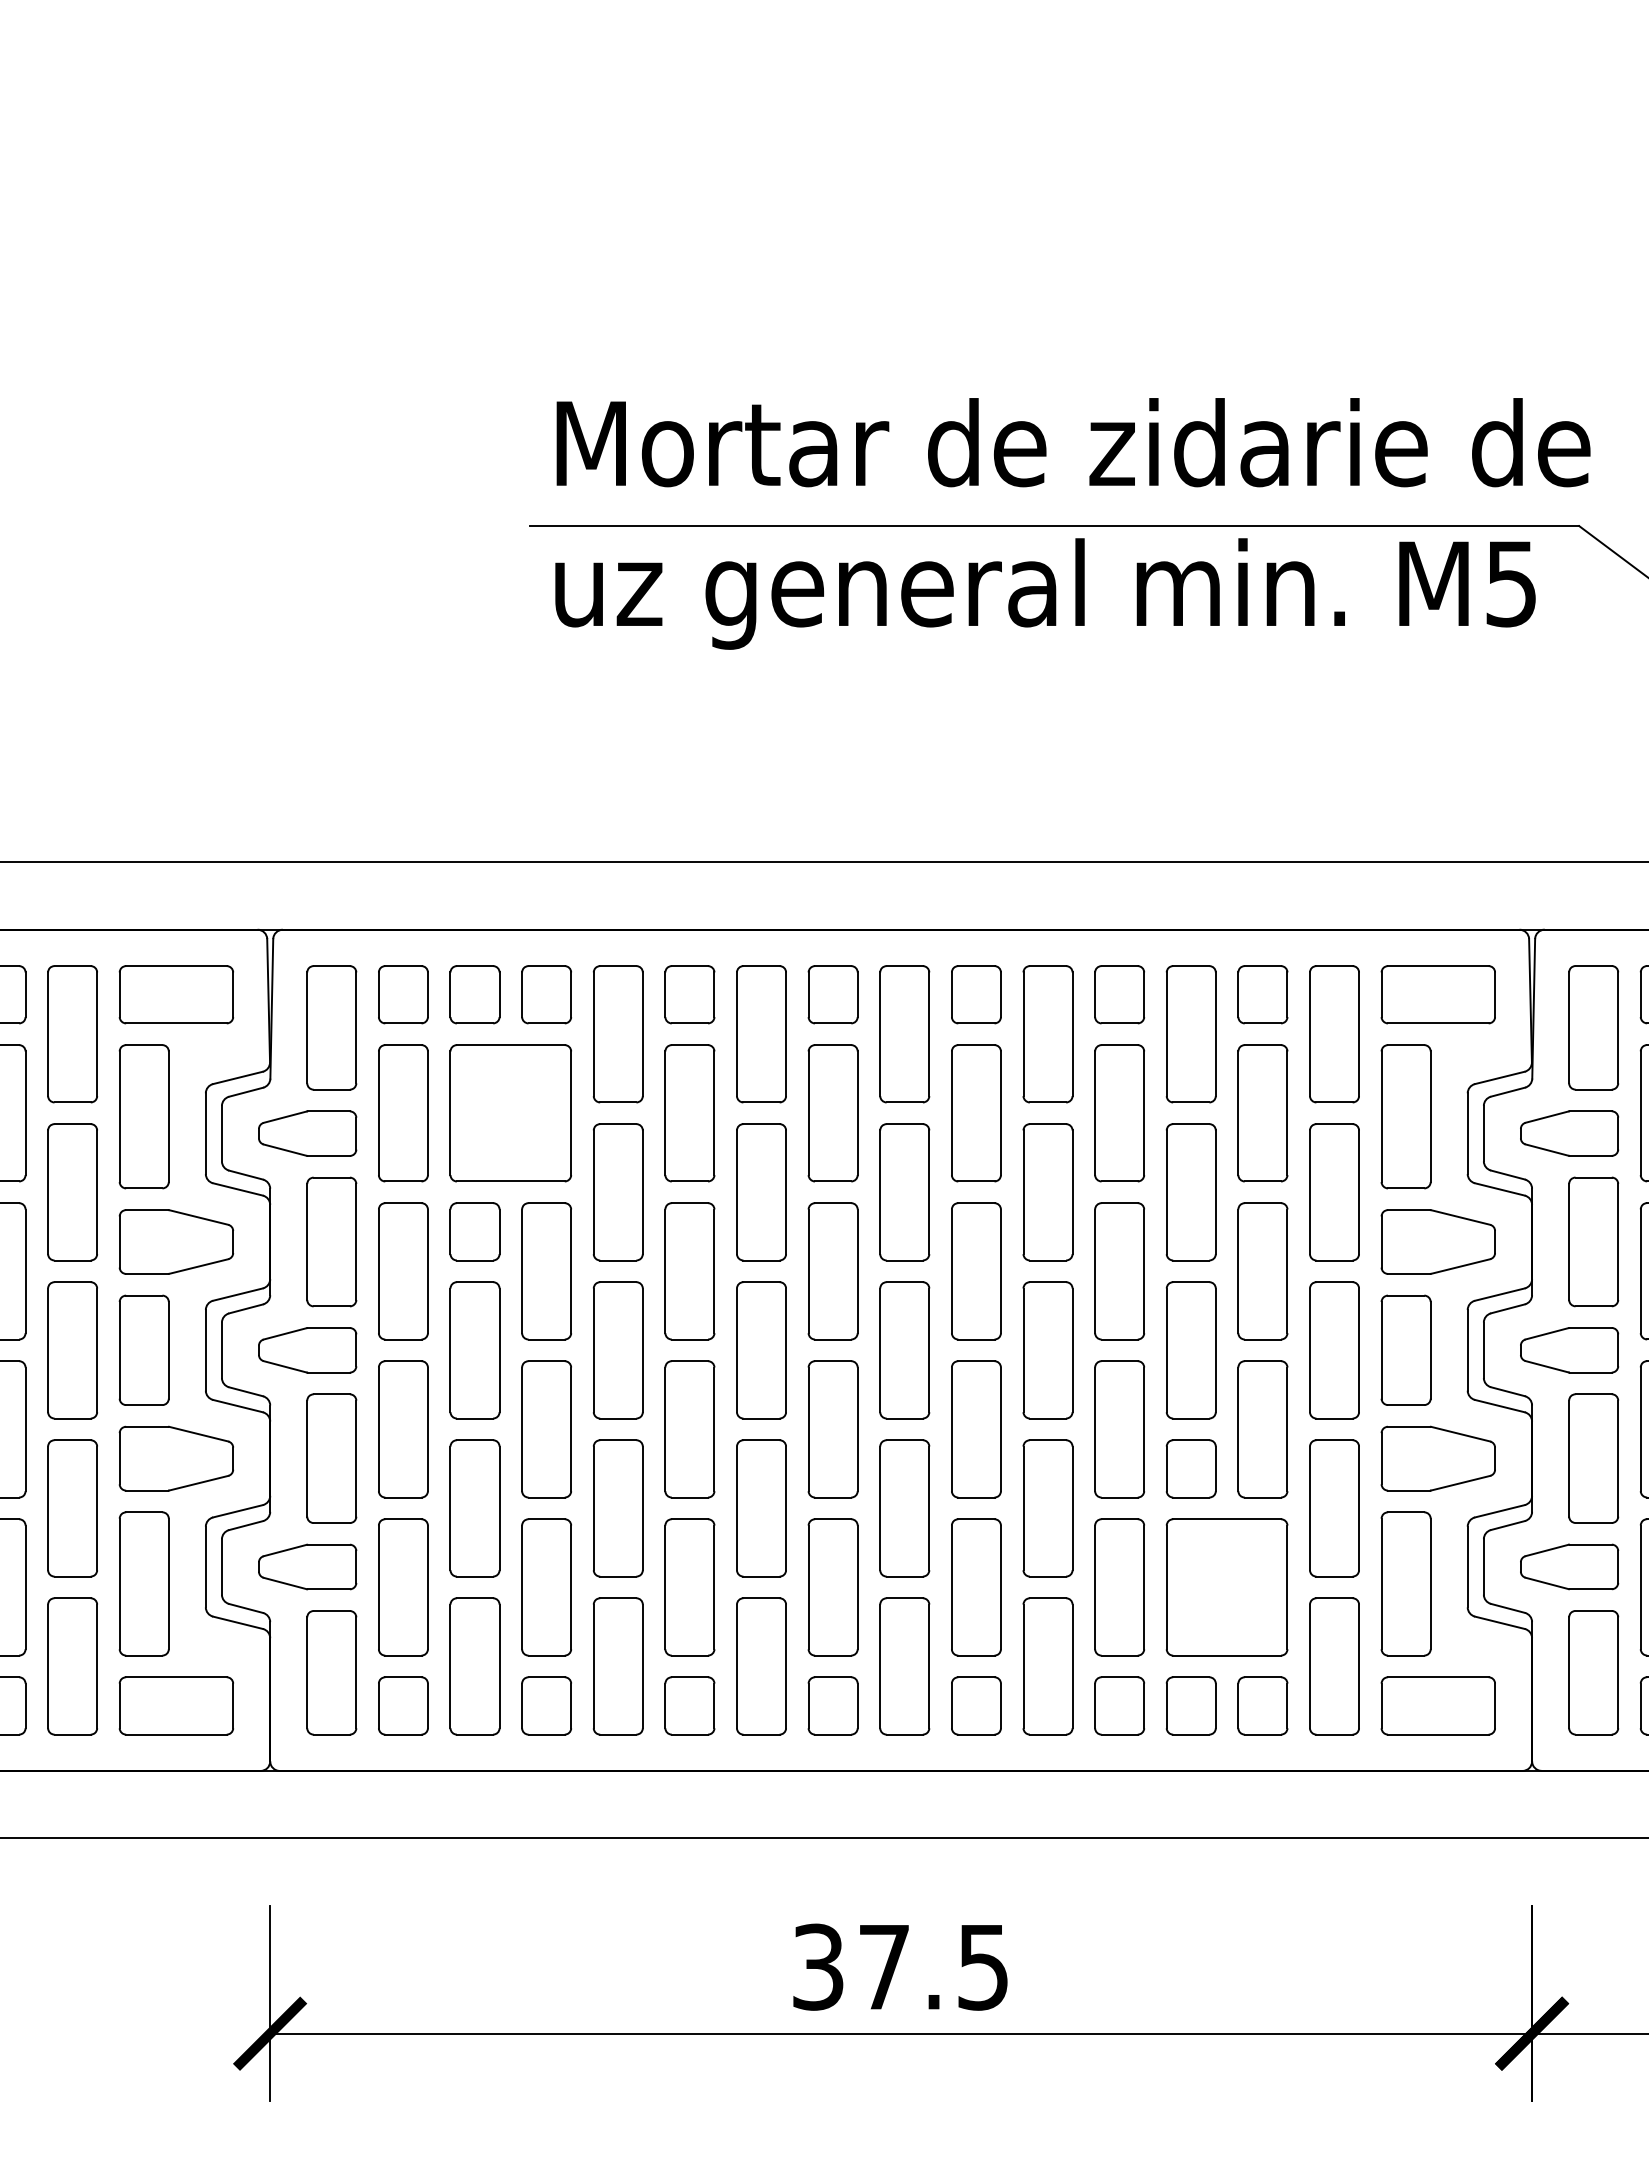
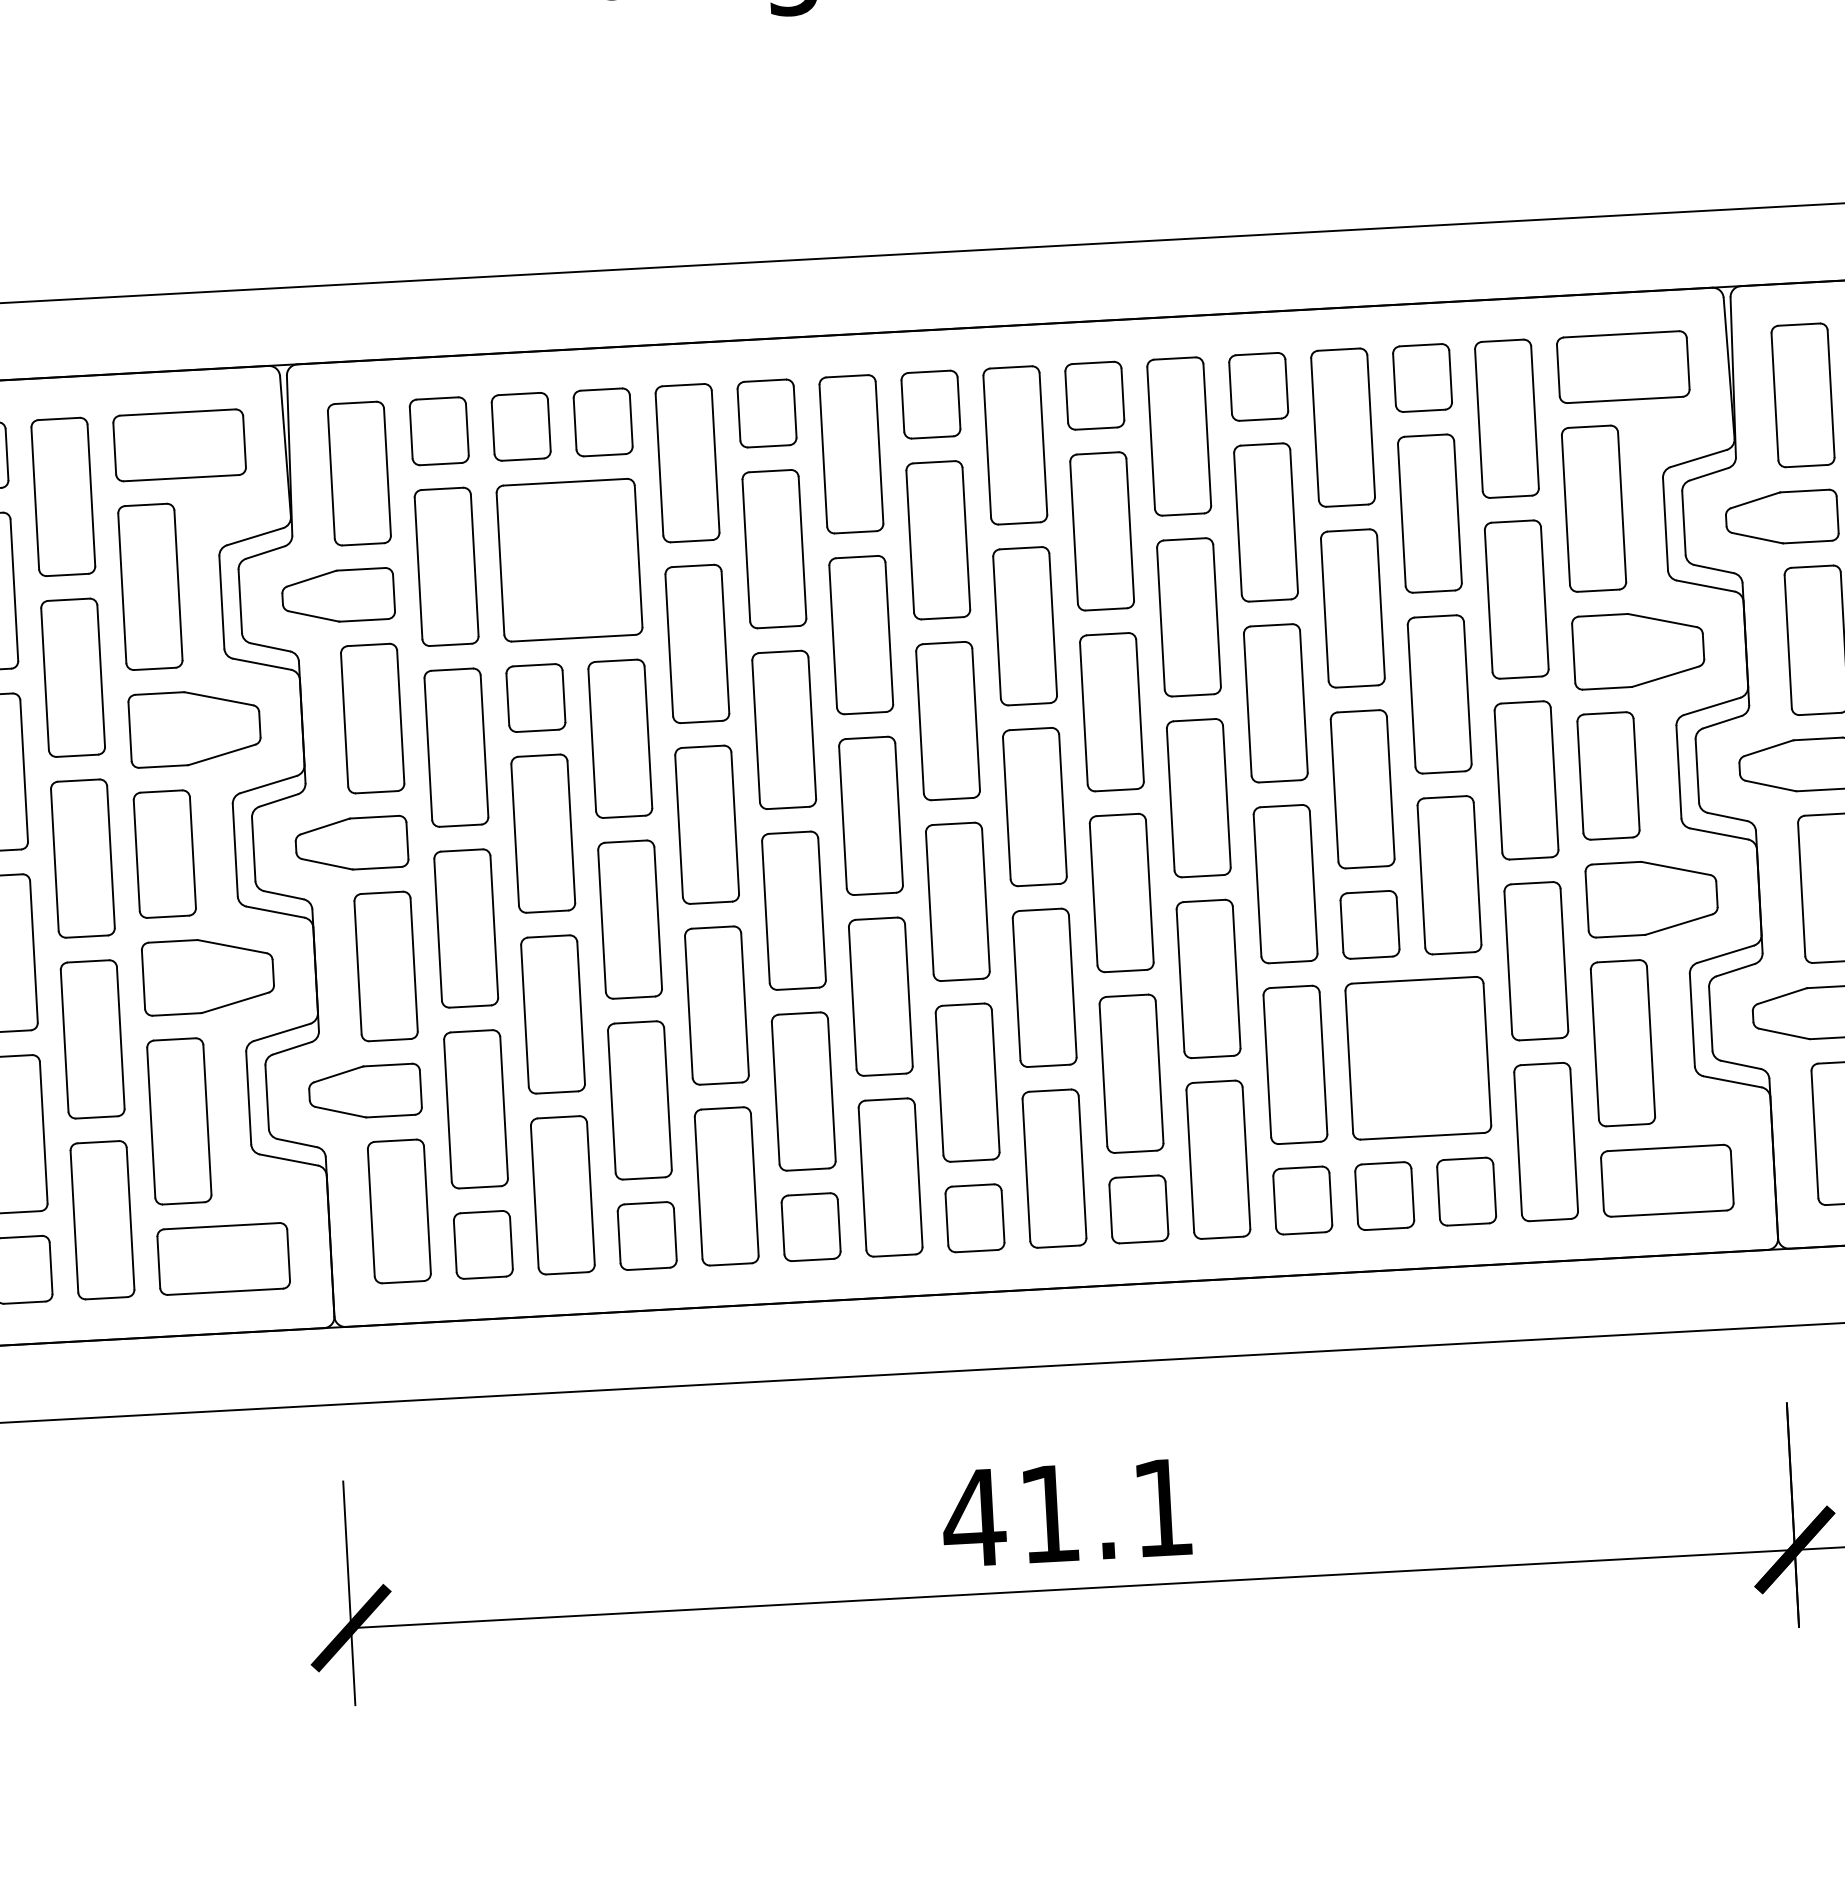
text: (898, 1966) -> (1065, 1512), 37.5 -> 41.1

